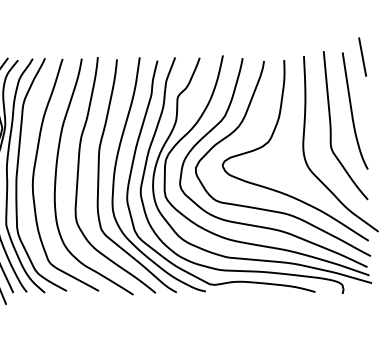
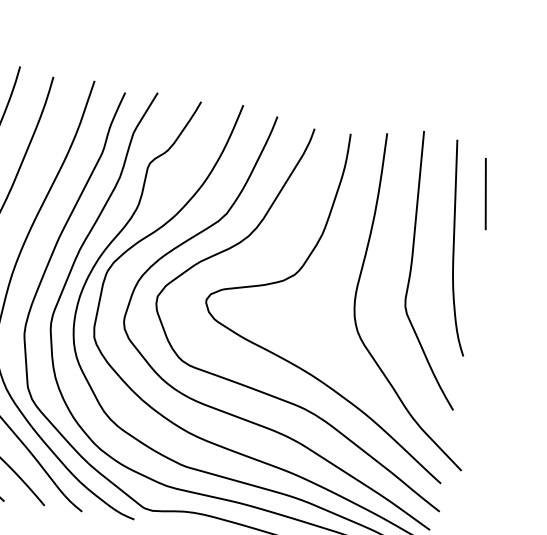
line: (362, 56) -> (485, 193), moved

